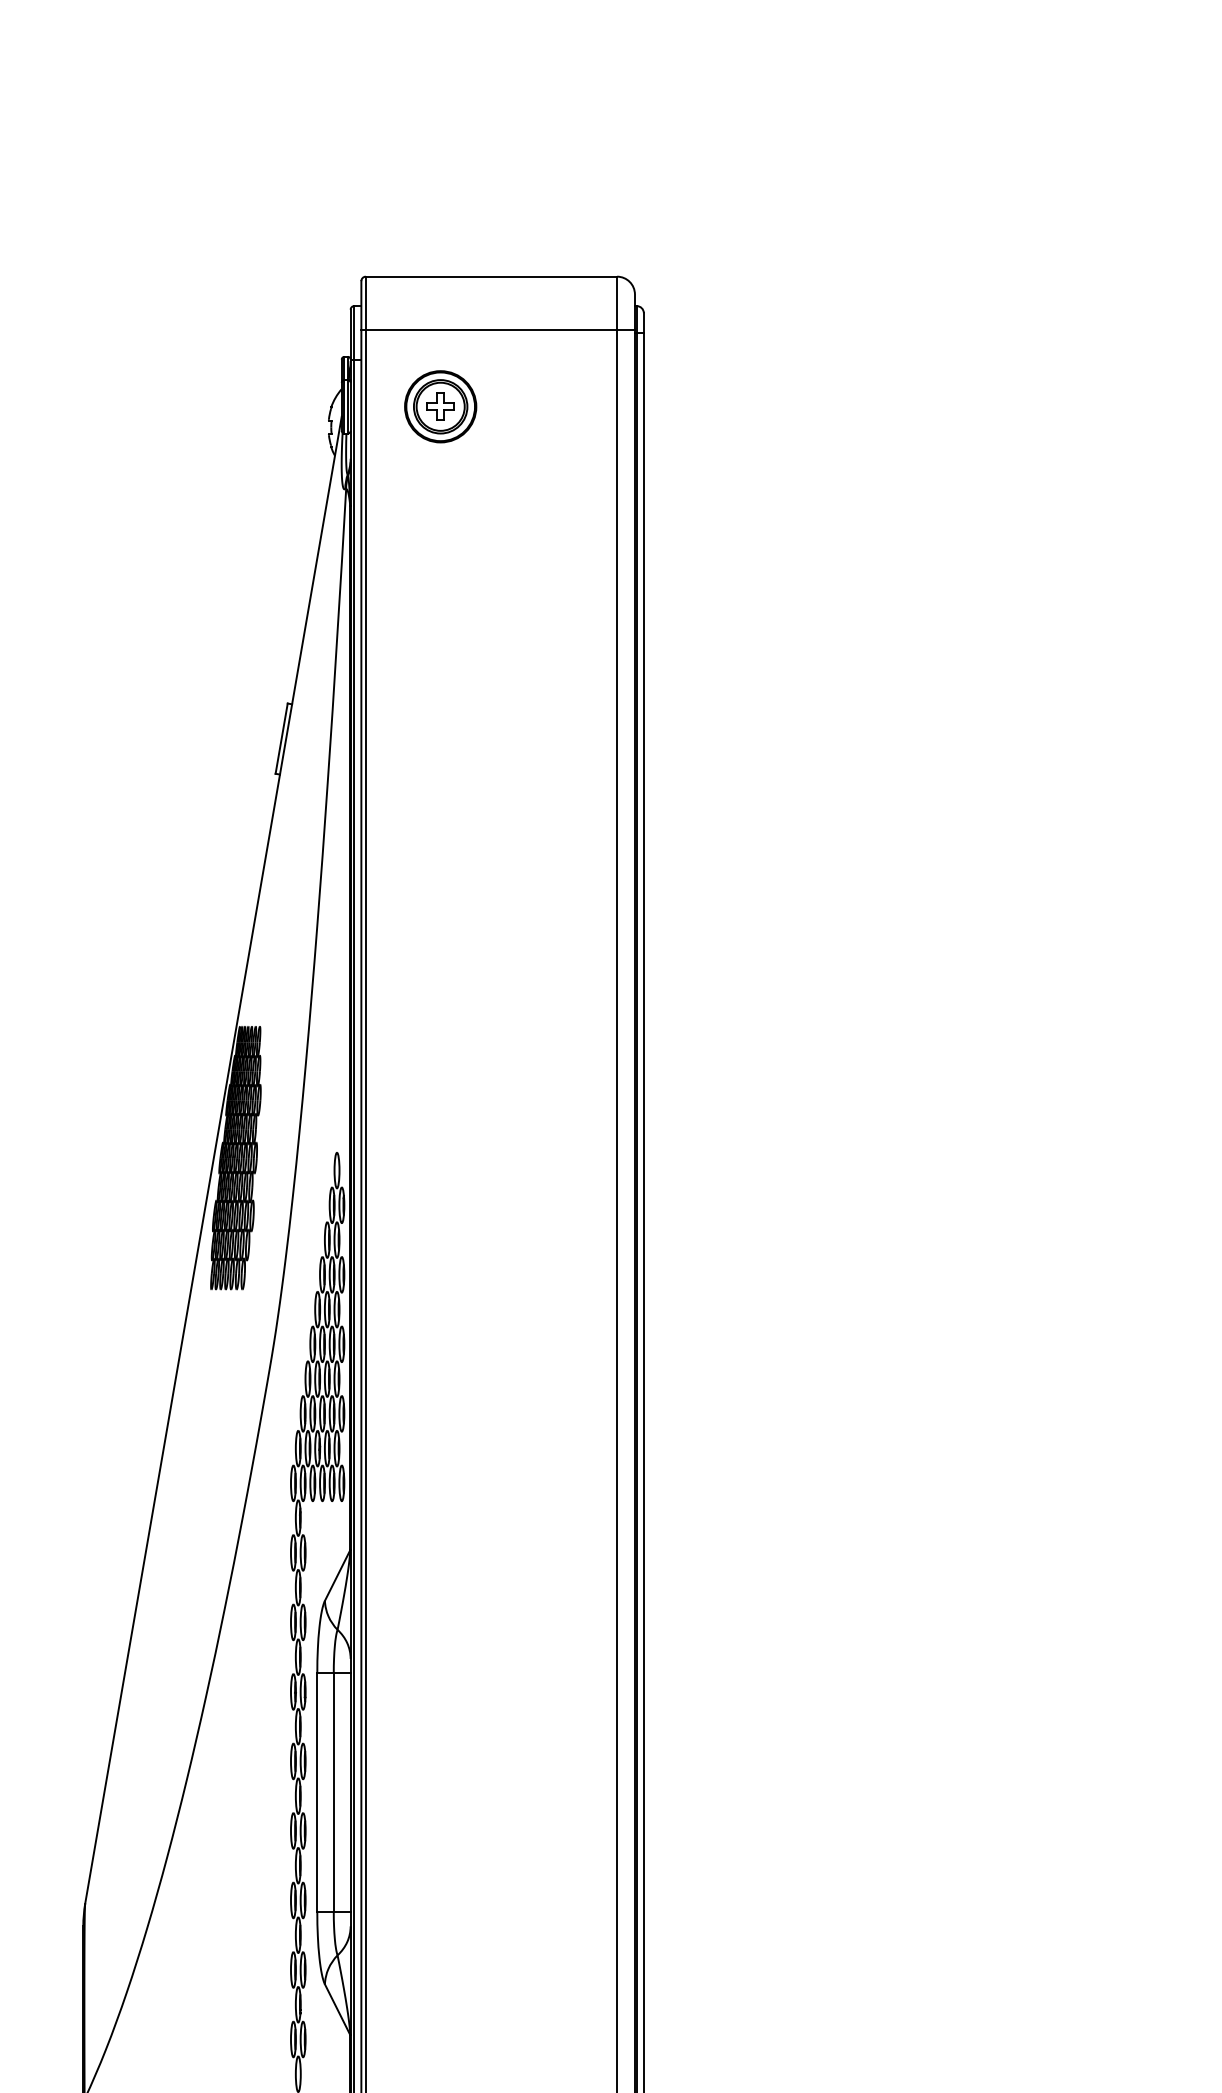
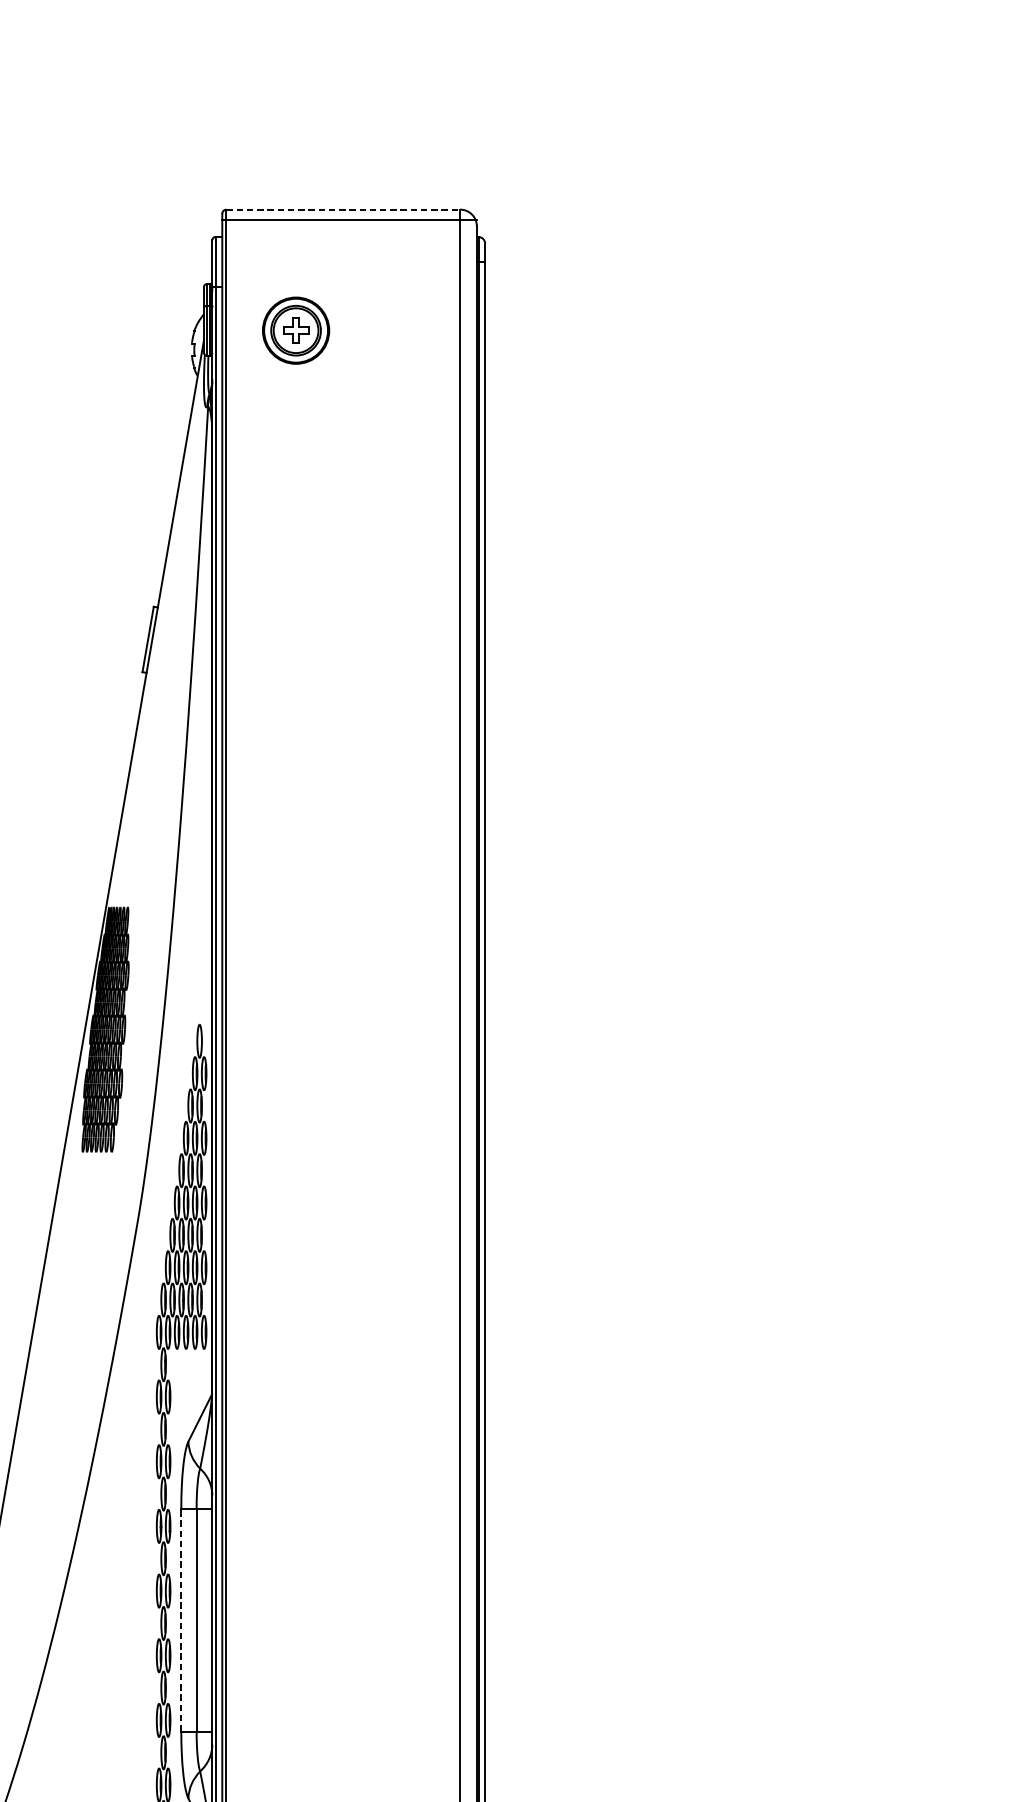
line: (491, 276) -> (343, 209), solid -> dashed
line: (497, 330) -> (348, 220), moved
line: (317, 1792) -> (181, 1619), solid -> dashed

